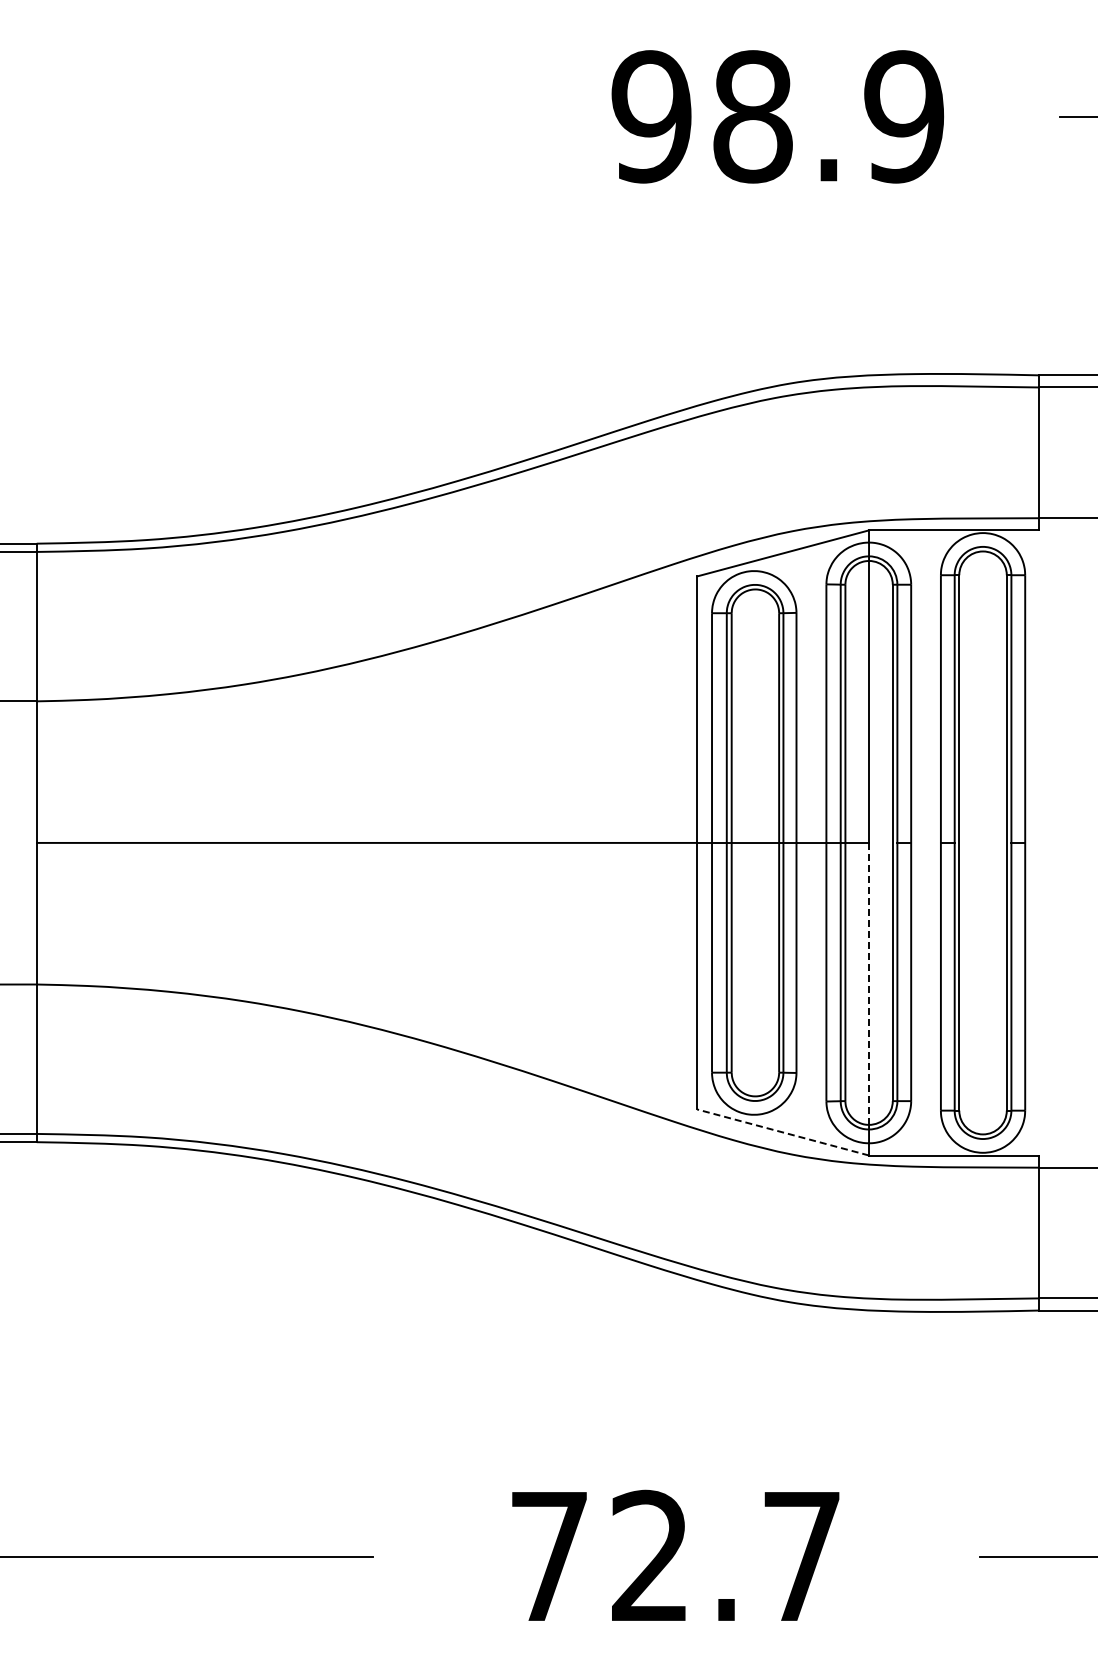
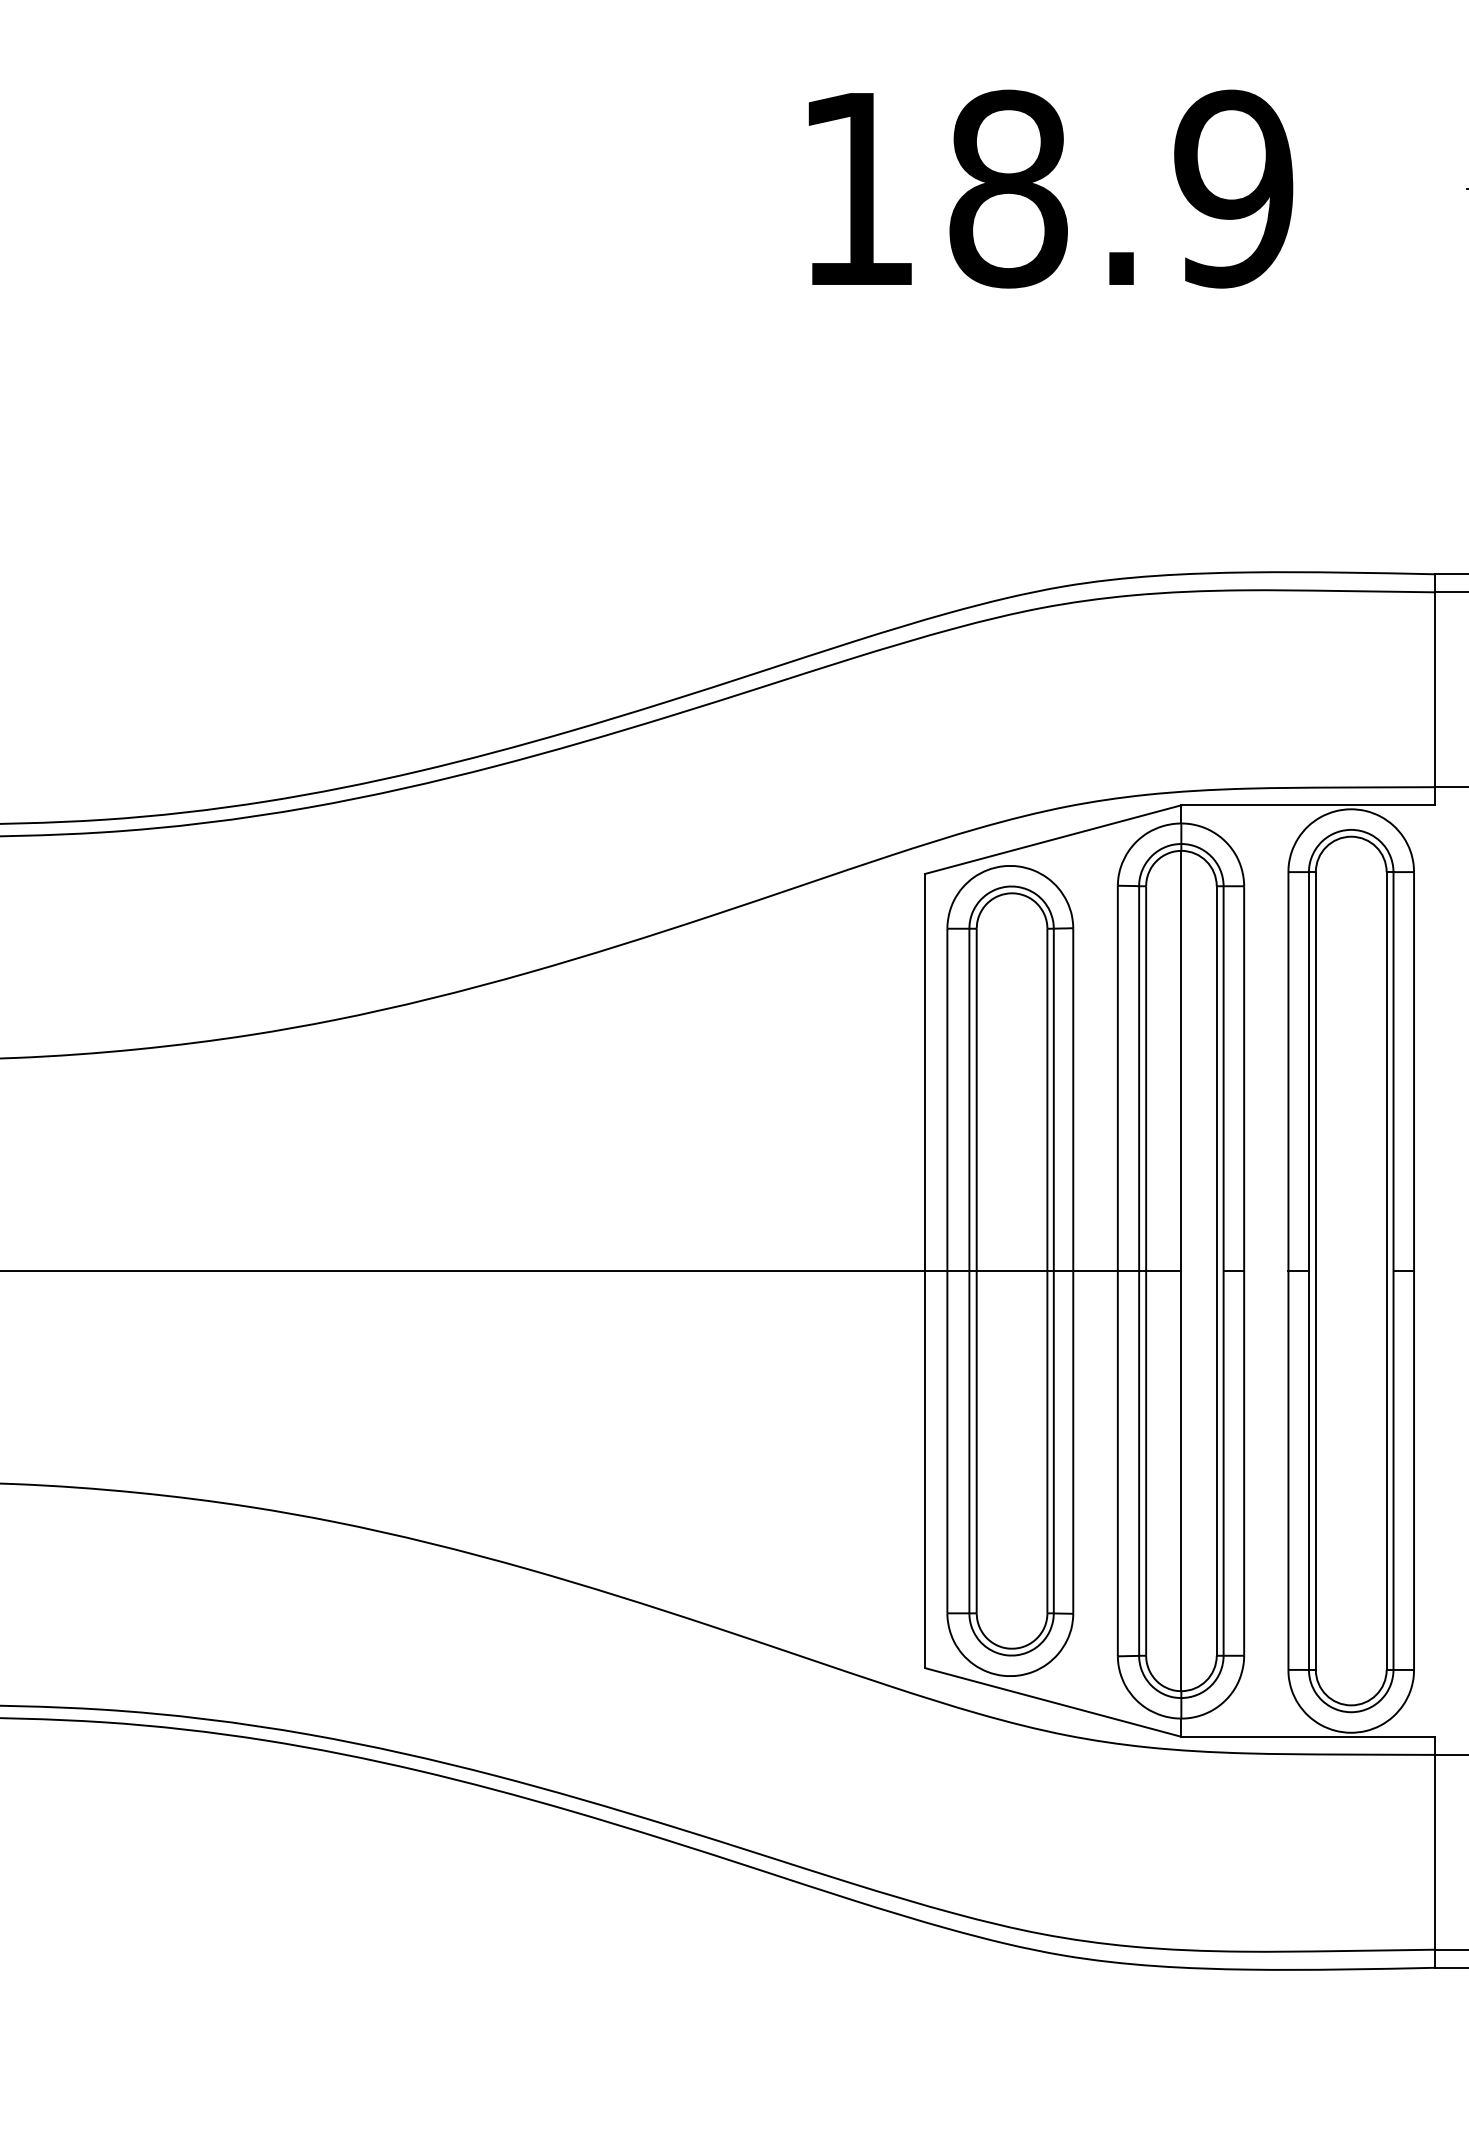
text: (651, 116) -> (857, 188), 98.9 -> 18.9
line: (869, 983) -> (1182, 1480), dashed -> solid
line: (783, 1132) -> (1053, 1702), dashed -> solid

